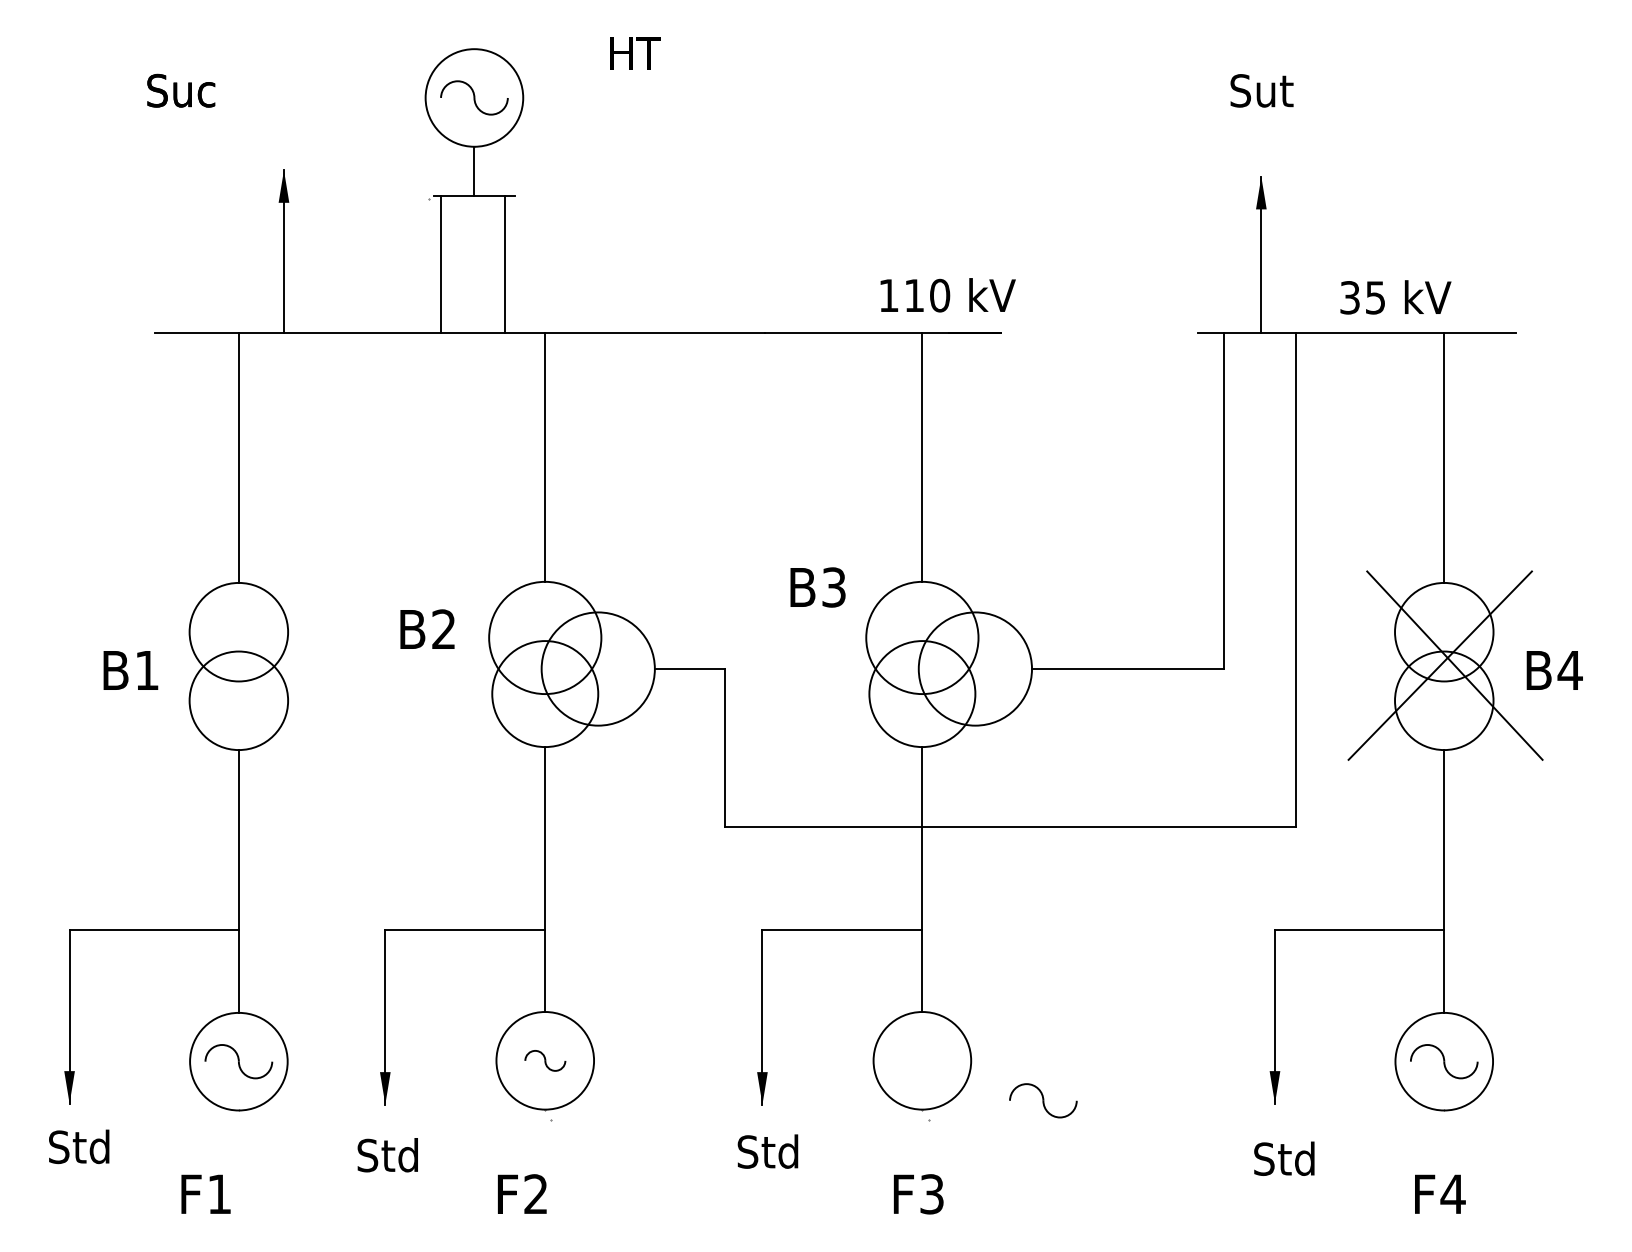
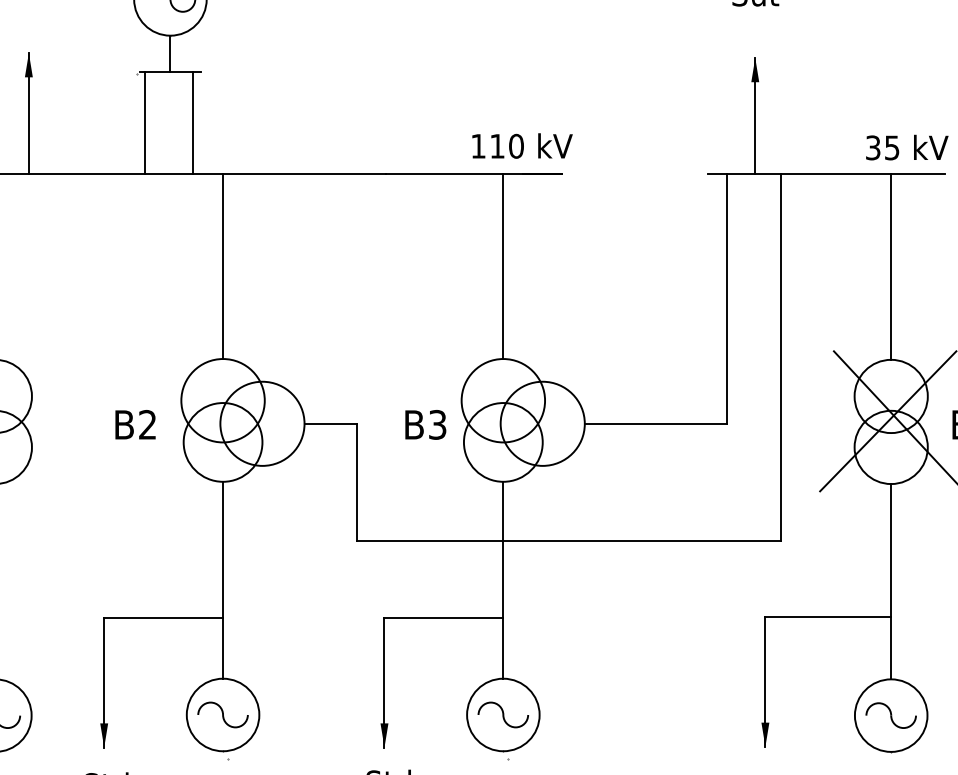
text: (1395, 297) -> (906, 147), moved
text: (817, 587) -> (425, 424), moved
text: (427, 628) -> (135, 424), moved
part: (545, 1060) -> (223, 714), size x1.67
part: (1043, 1100) -> (503, 714), moved

